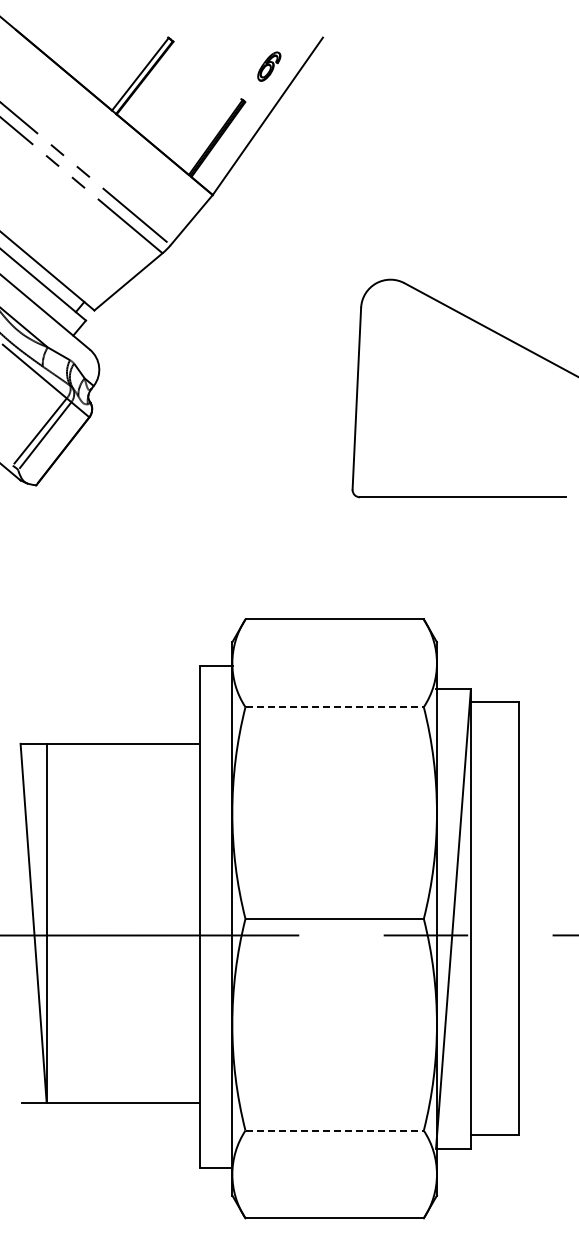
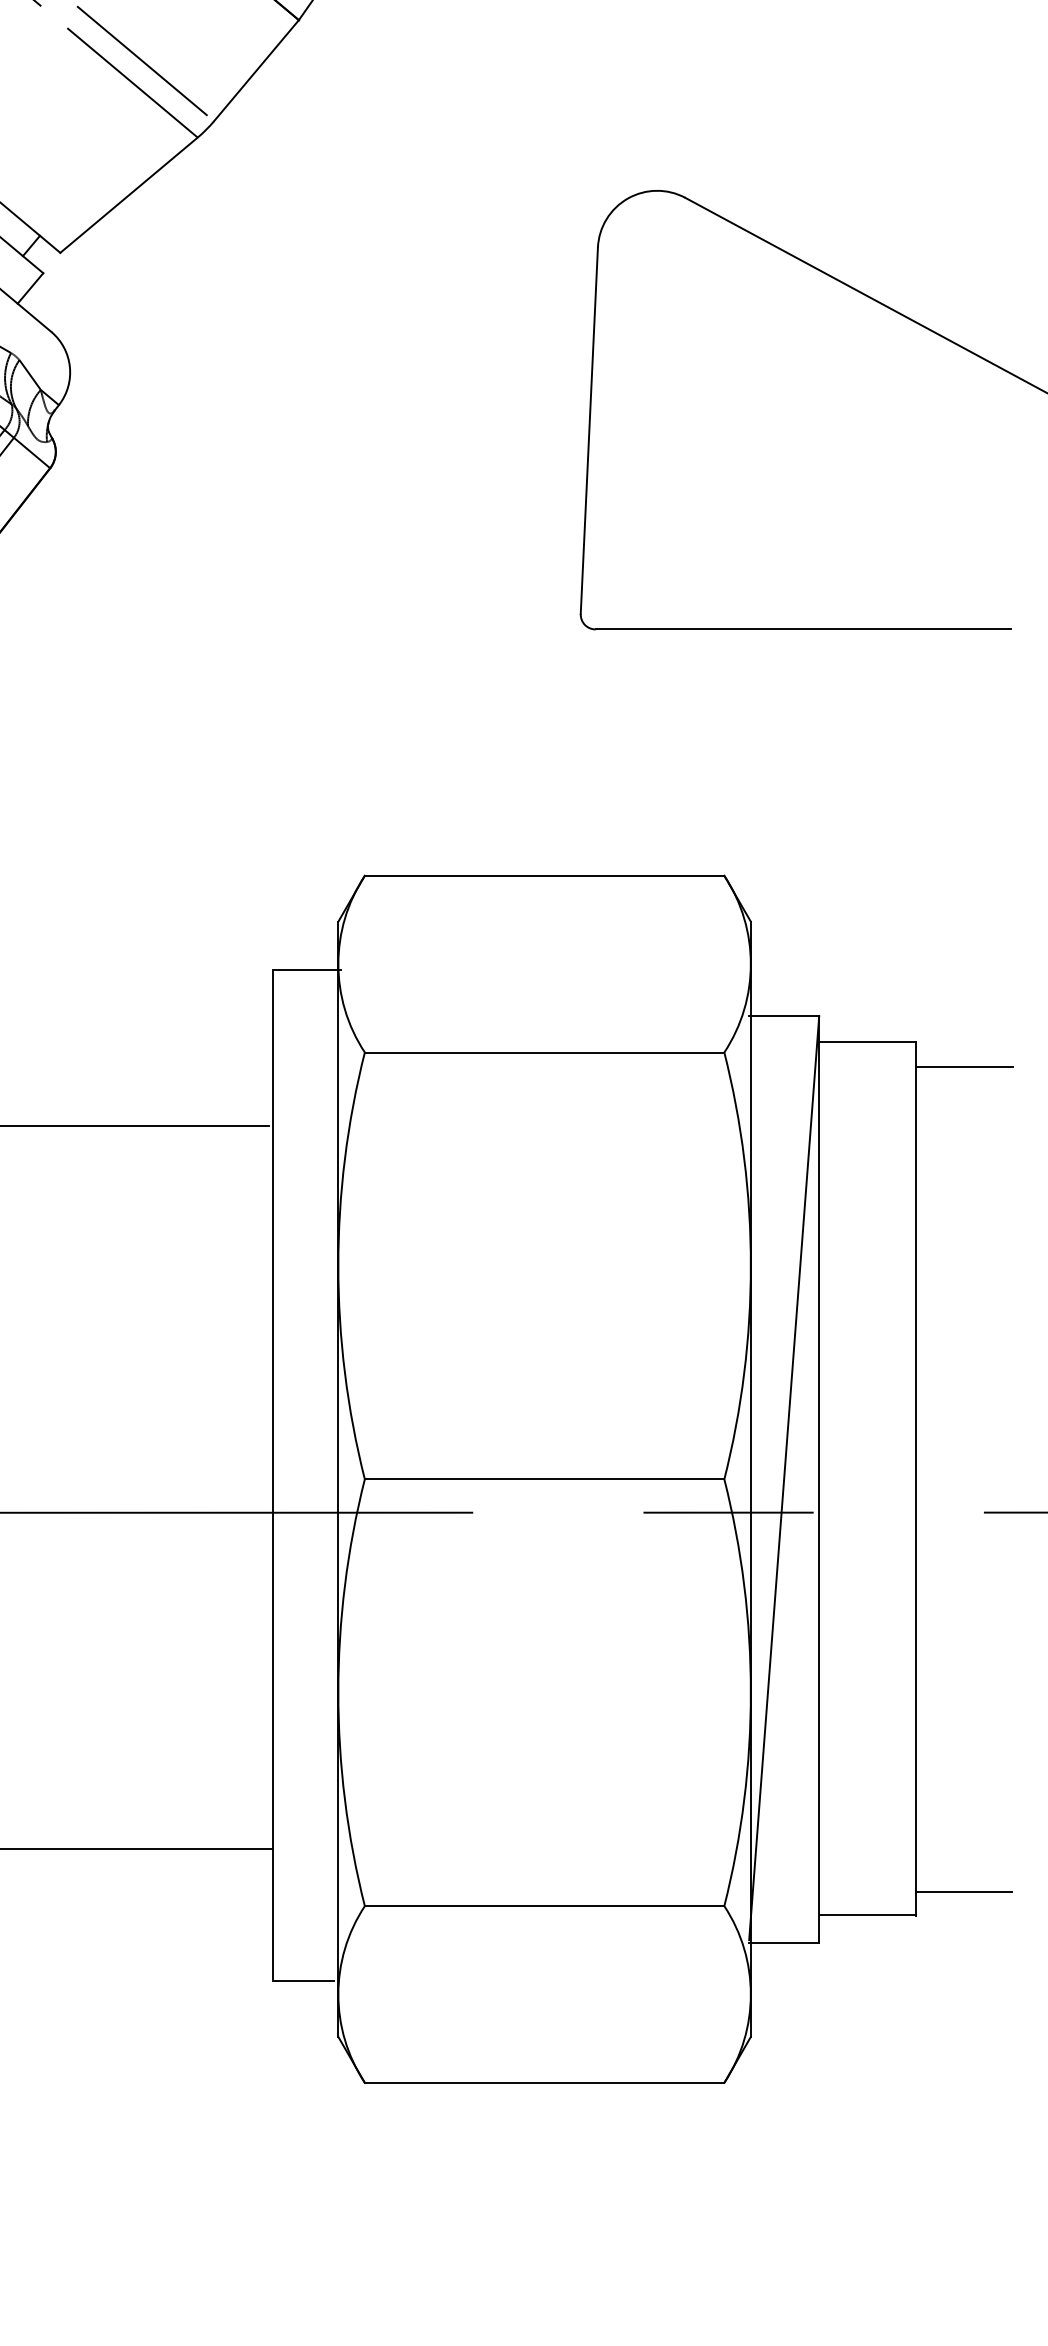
line: (335, 707) -> (546, 1053), dashed -> solid
line: (542, 714) -> (963, 1067), added
line: (542, 1123) -> (963, 1891), added
line: (335, 1130) -> (546, 1905), dashed -> solid

